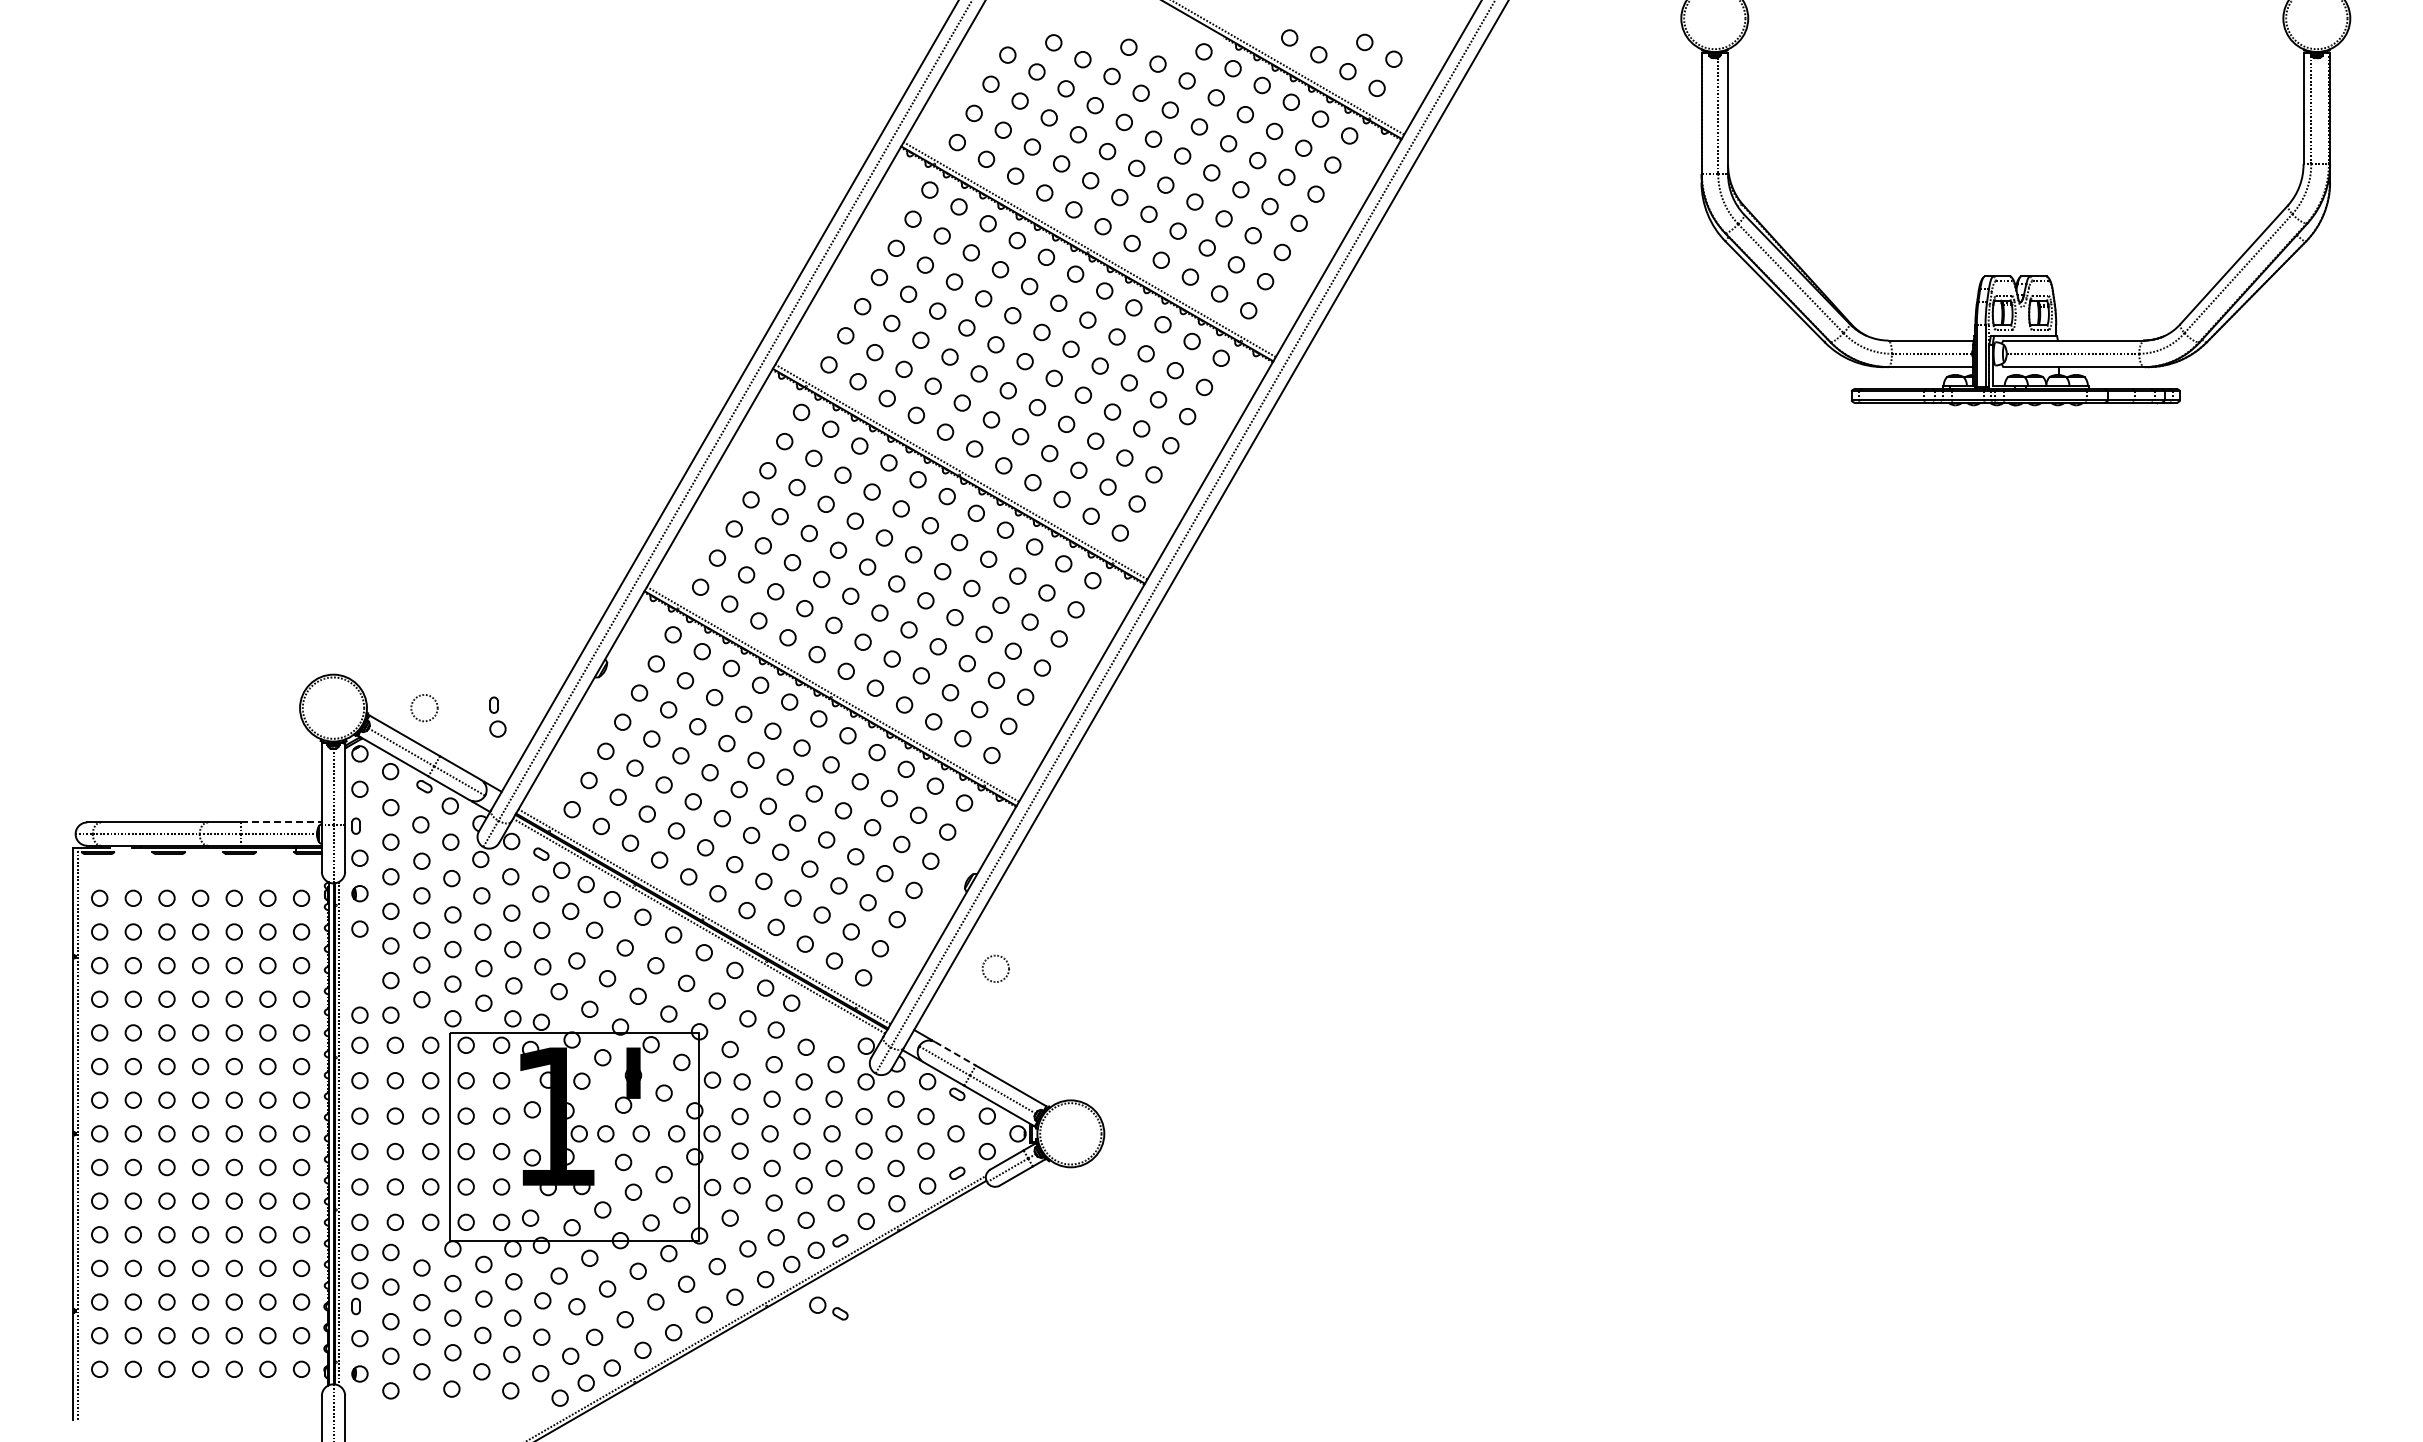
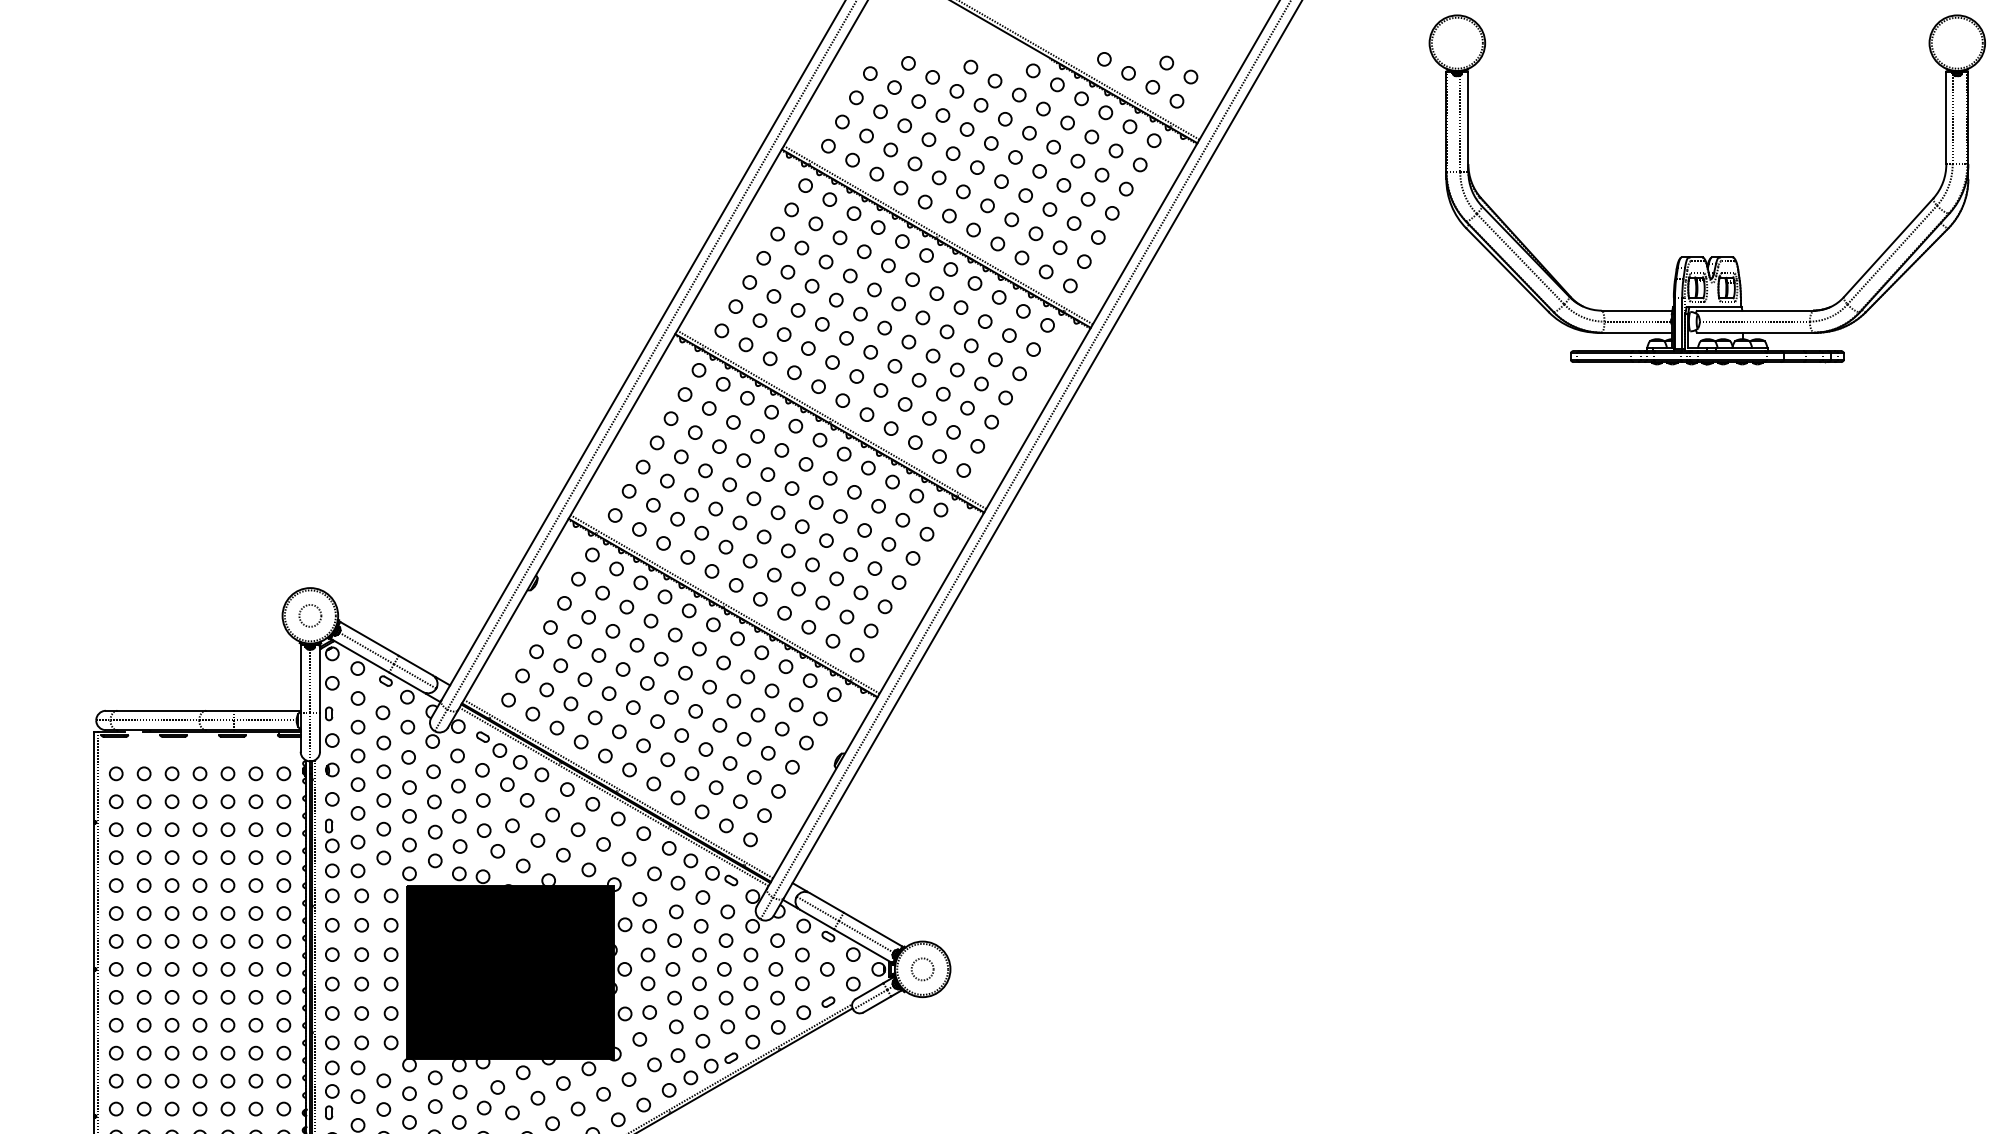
circle: (424, 708) -> (310, 616), moved
part: (497, 716) -> (331, 835), moved
line: (282, 822) -> (268, 710), dashed -> solid
circle: (995, 968) -> (922, 969), moved
line: (955, 1053) -> (826, 902), dashed -> solid
fill: (574, 1137) -> (510, 972), added
part: (828, 1308) -> (721, 876), moved

